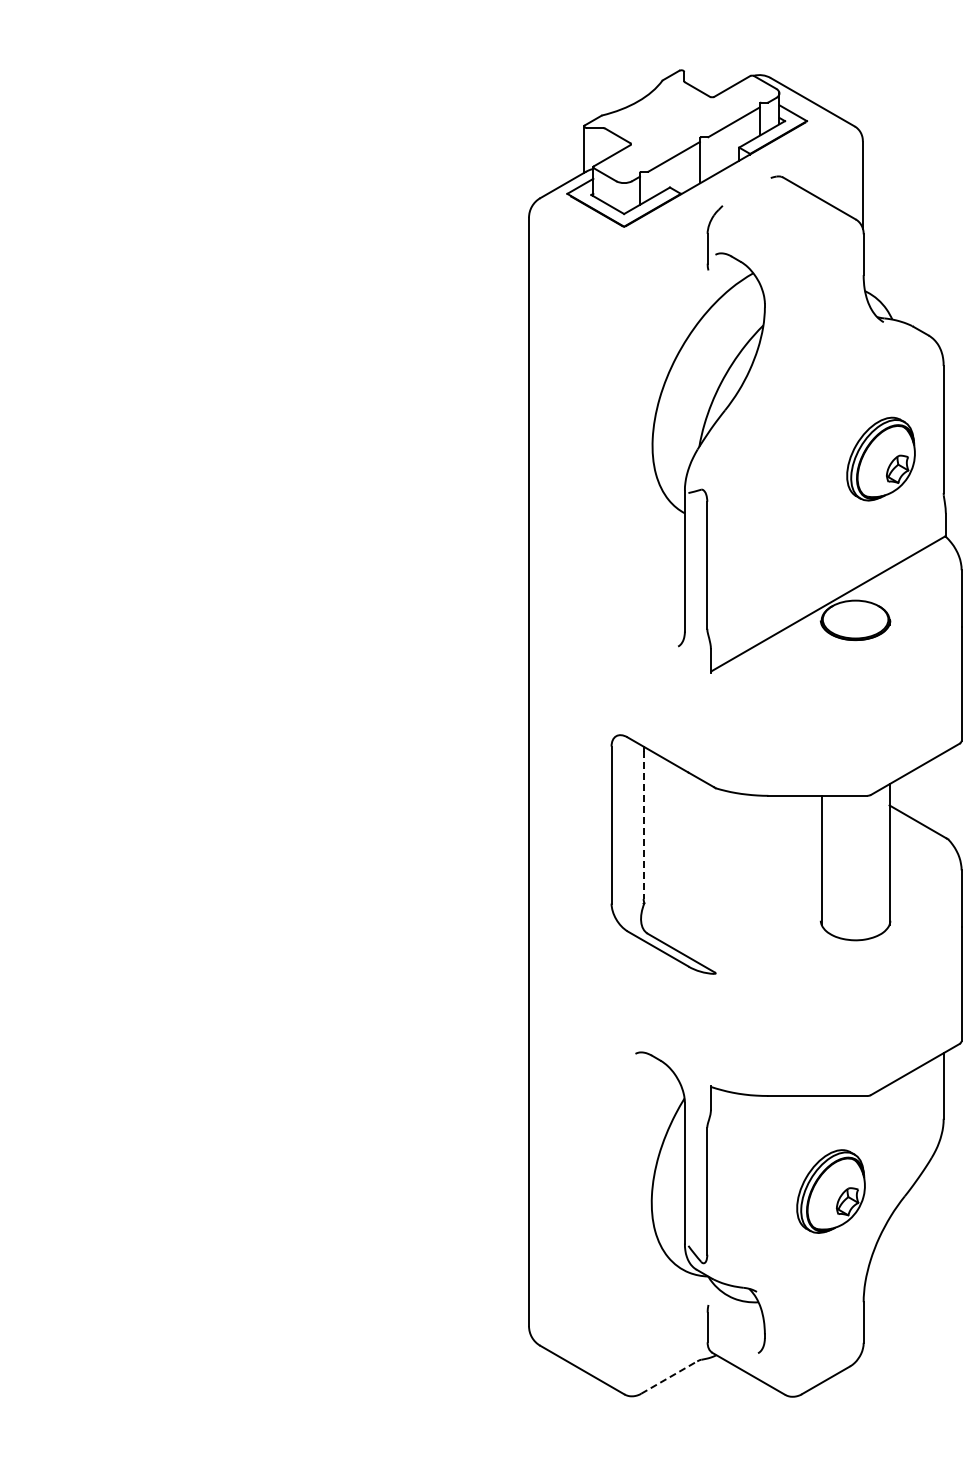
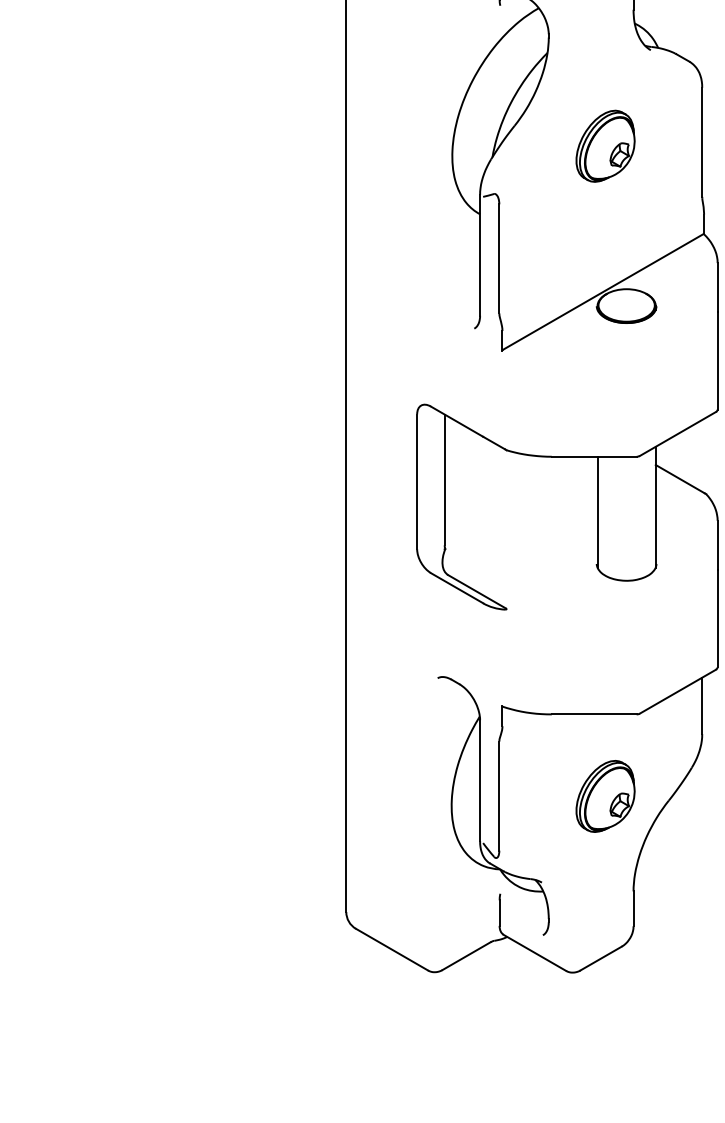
part: (880, 458) -> (605, 145), moved
line: (643, 825) -> (444, 482), dashed -> solid
line: (669, 1377) -> (466, 956), dashed -> solid

